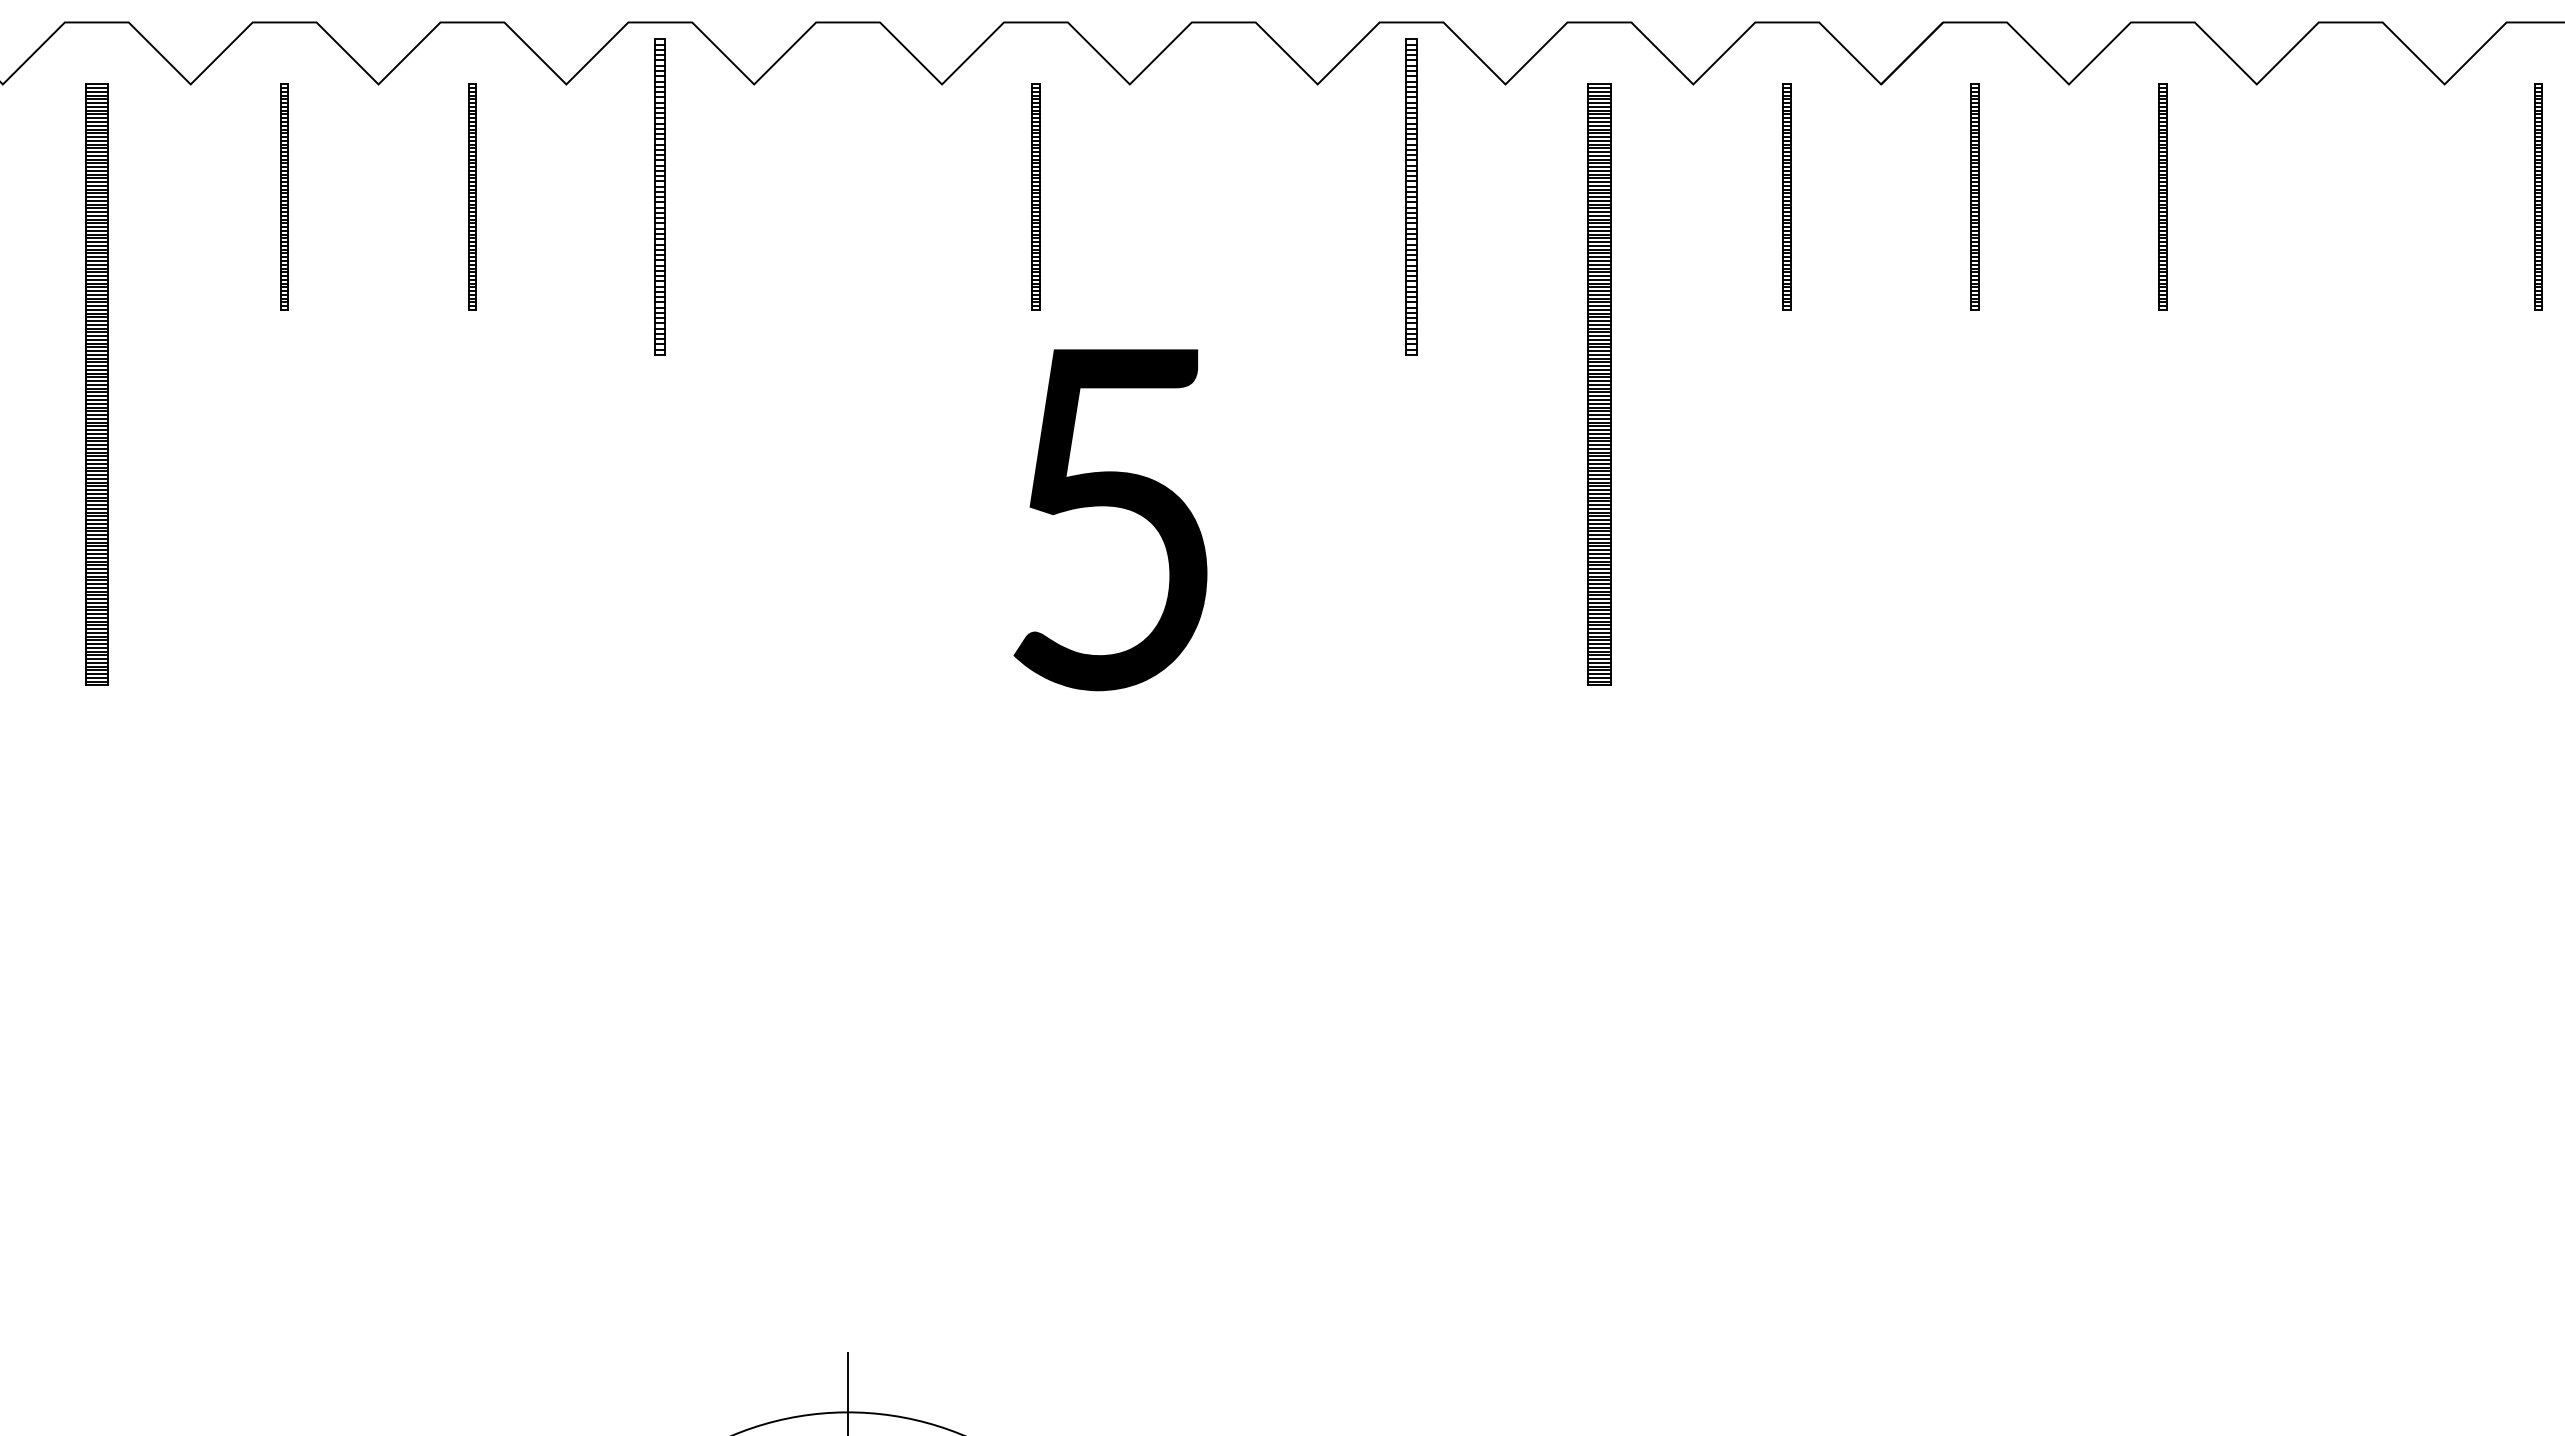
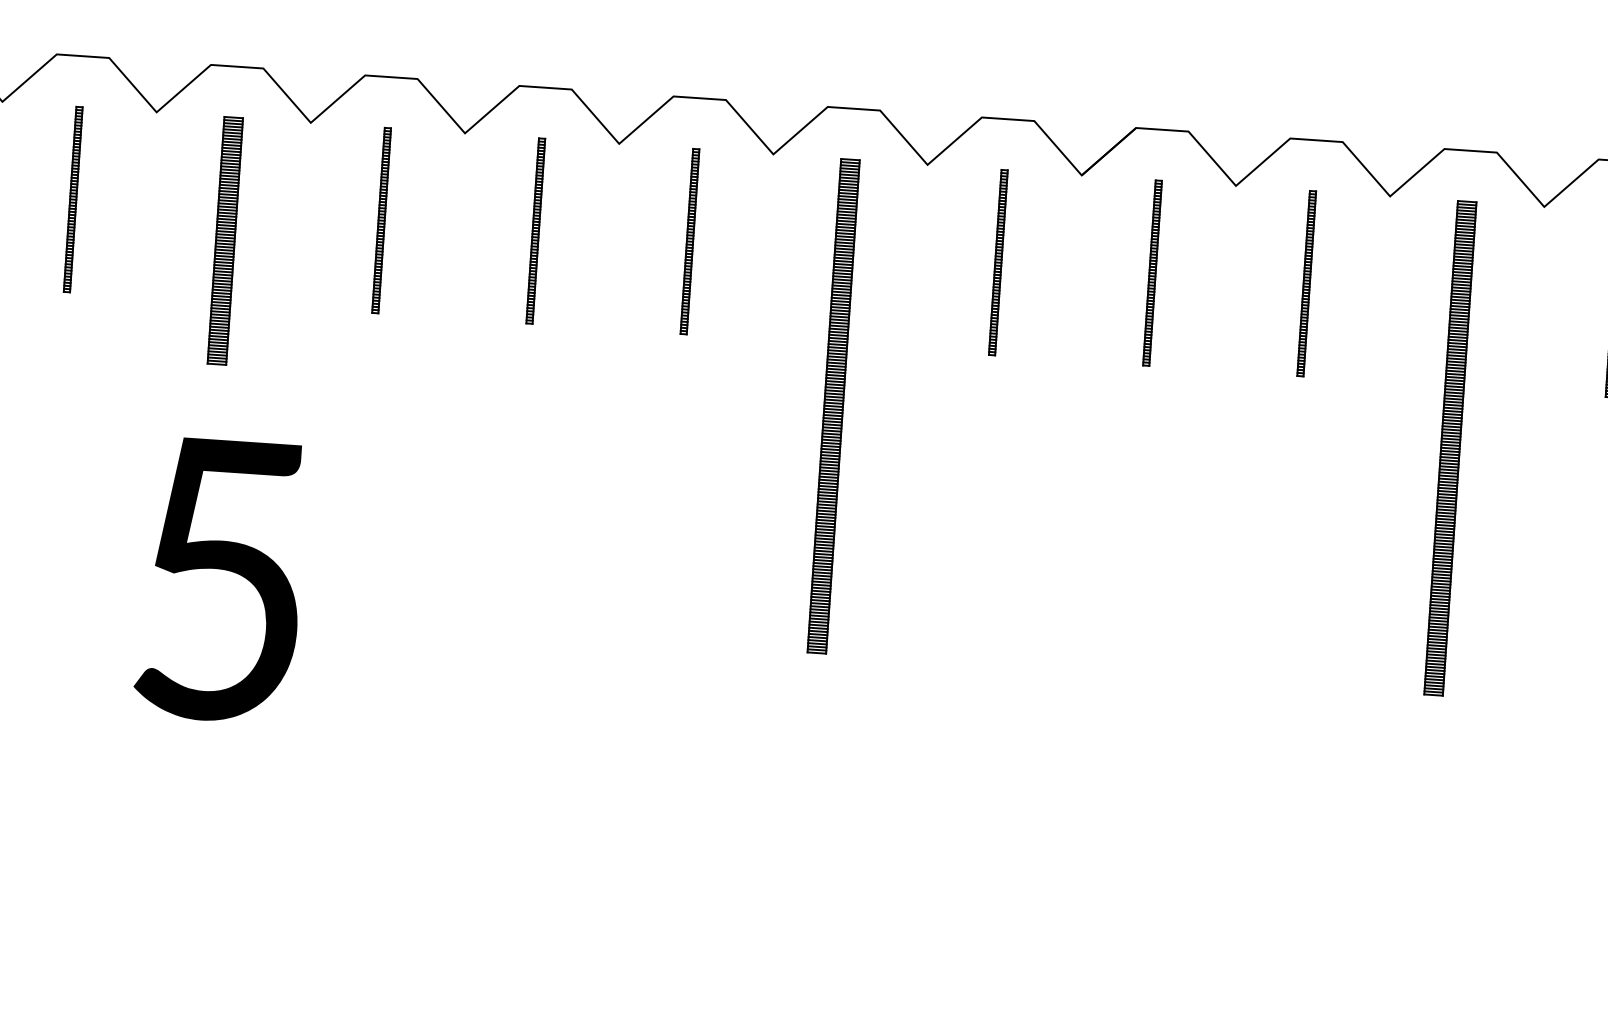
part: (660, 196) -> (73, 199), size x0.71
part: (1223, 196) -> (535, 230), added
part: (1411, 196) -> (689, 241), size x0.71
part: (847, 234) -> (224, 240), added
part: (2350, 384) -> (1450, 447), added
text: (1110, 520) -> (220, 581), moved

